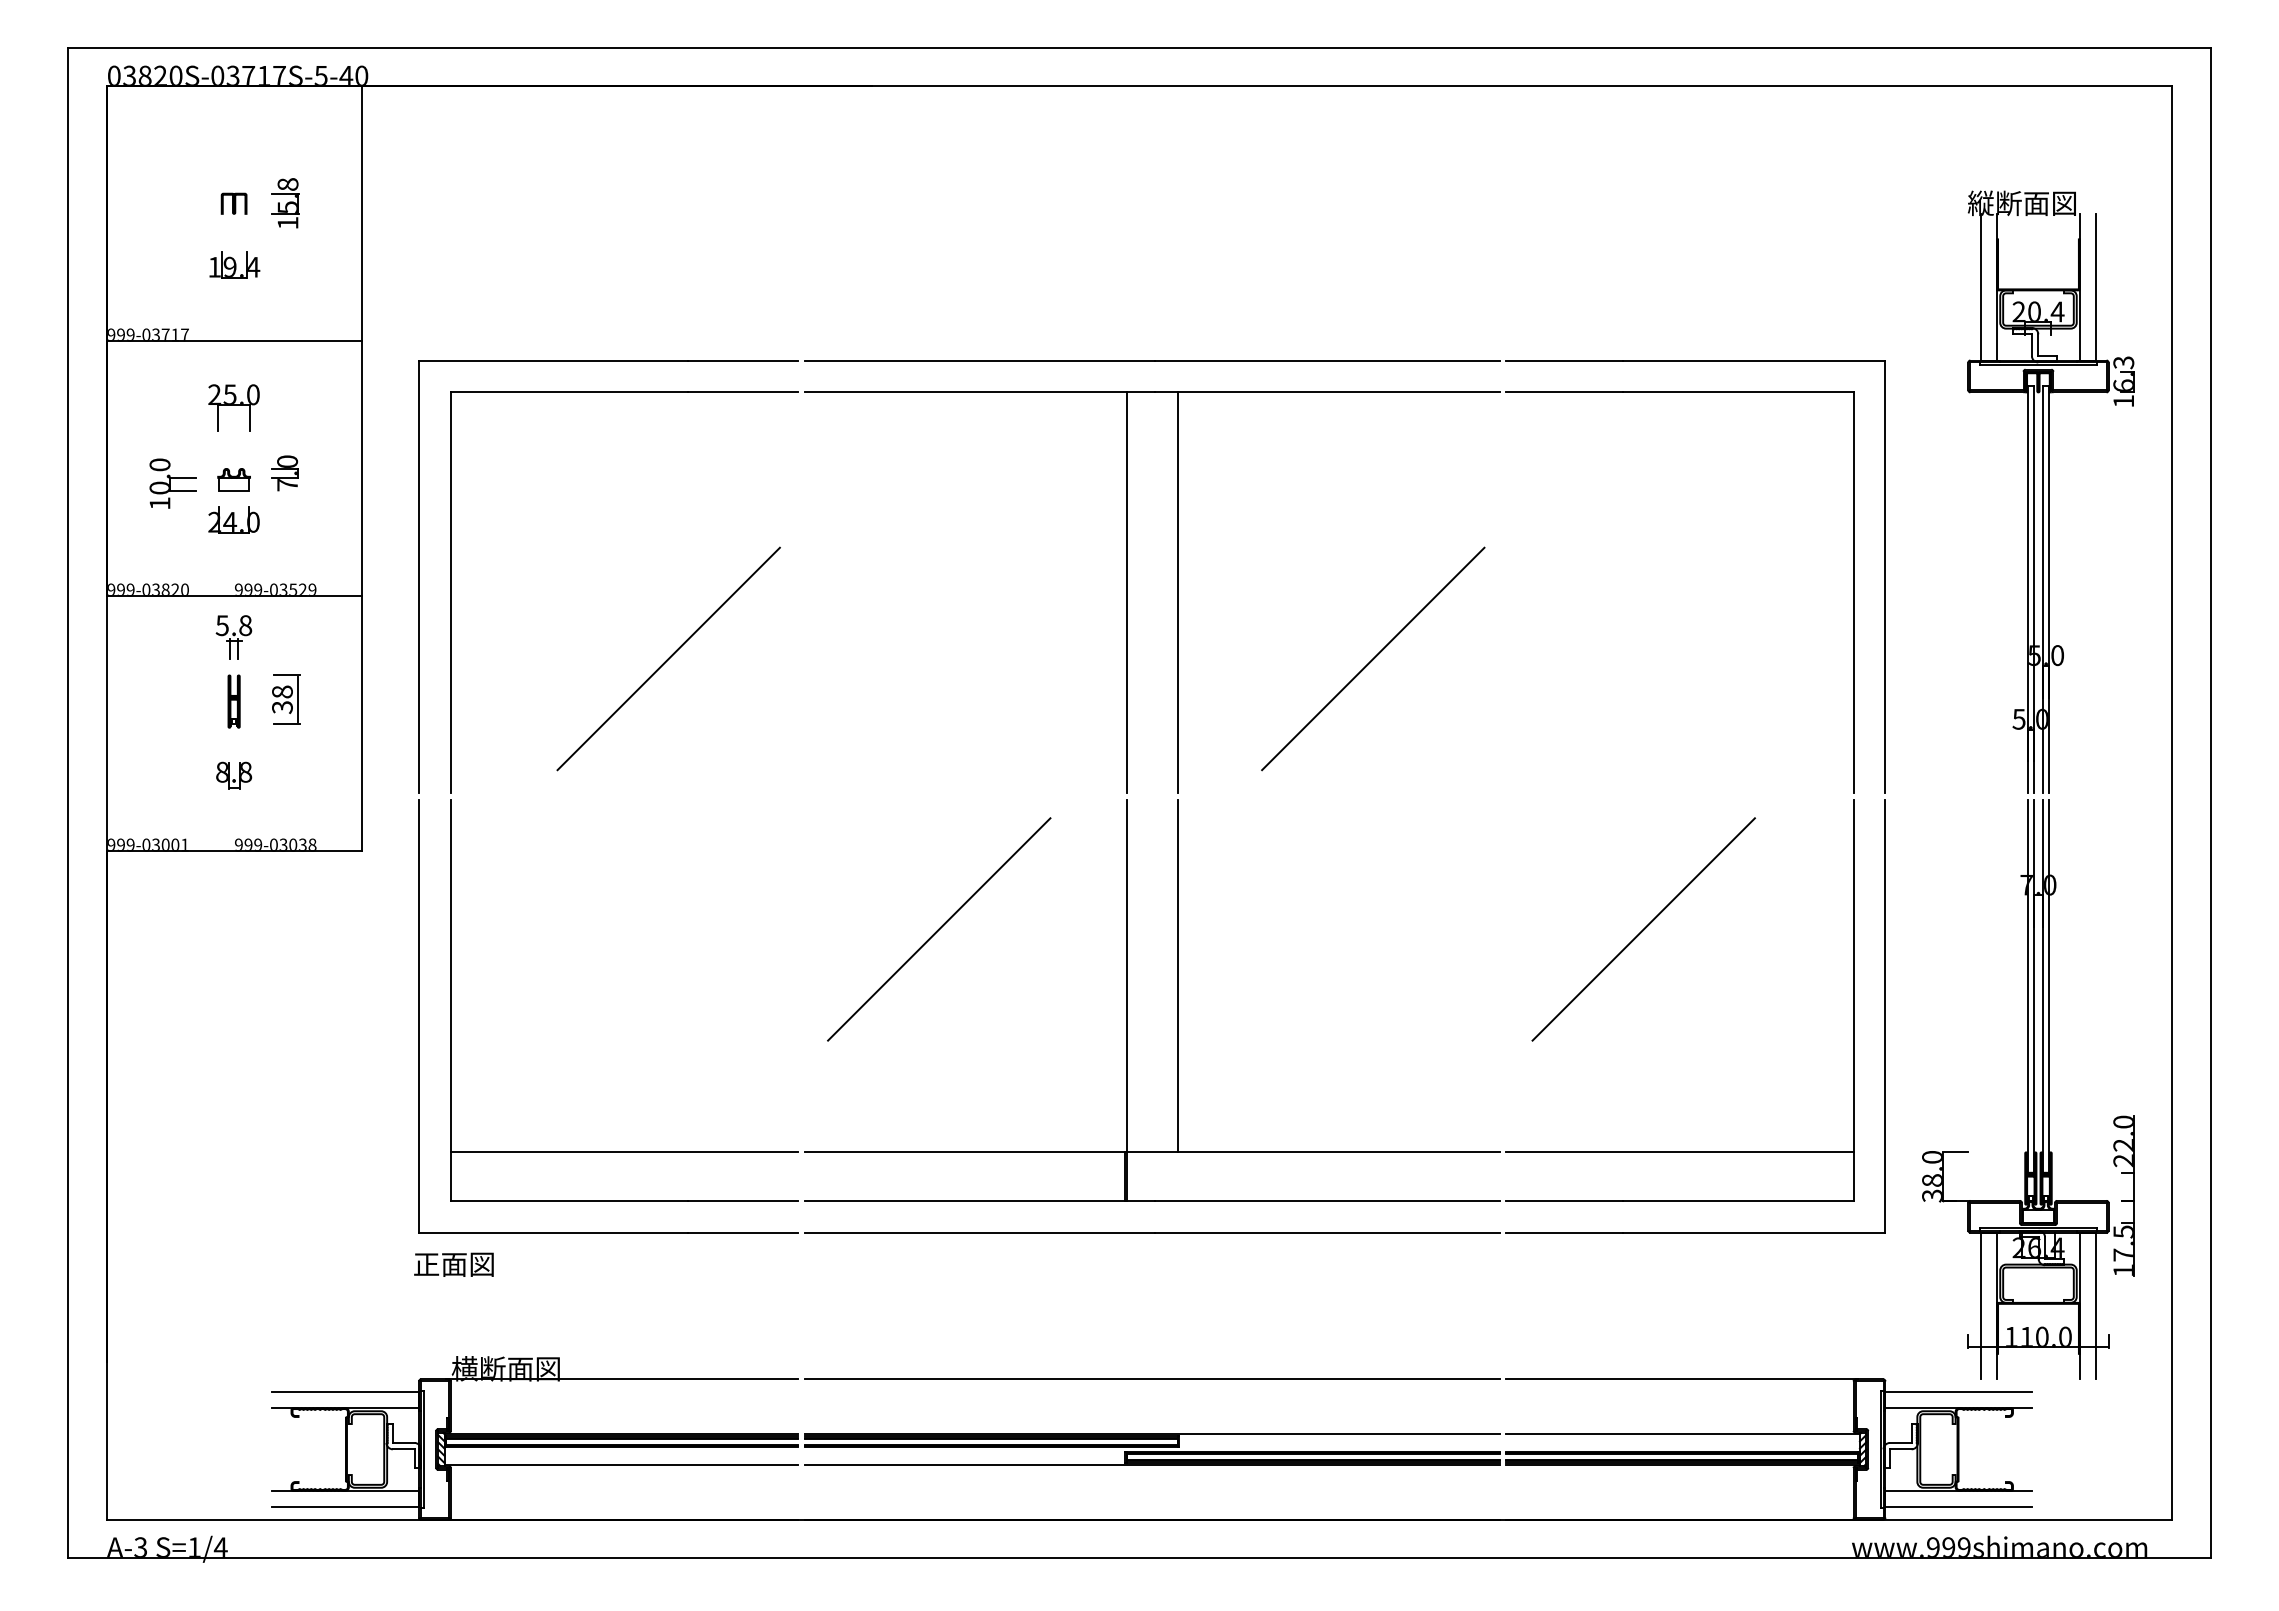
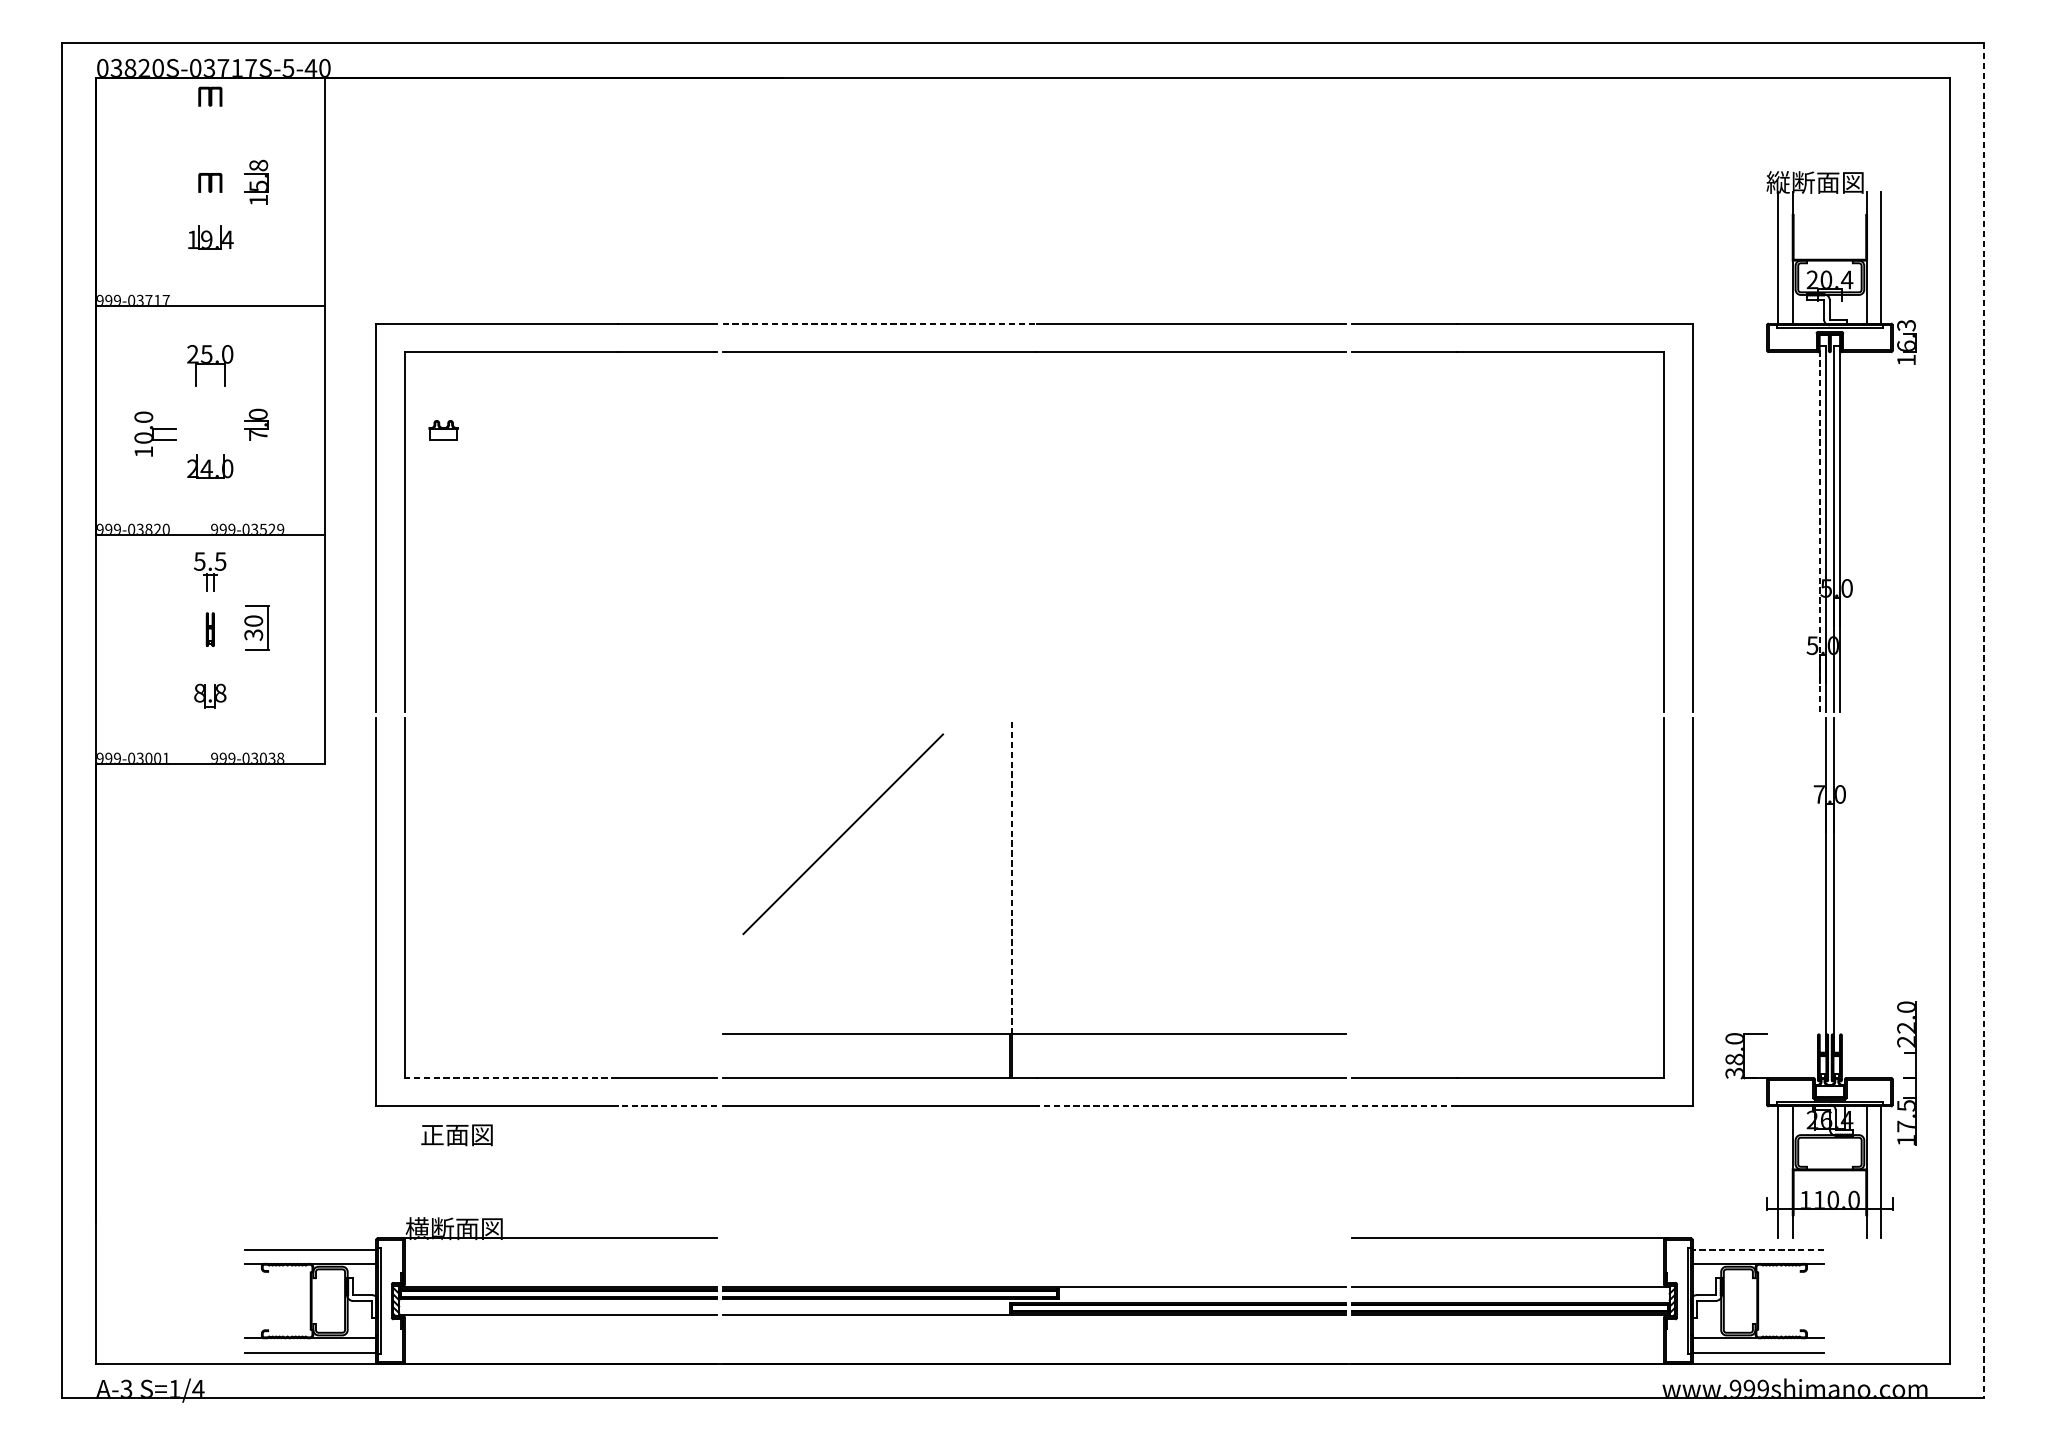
part: (233, 107) -> (209, 96), added
line: (980, 360) -> (880, 323), solid -> dashed
part: (233, 479) -> (443, 430), moved
line: (2027, 589) -> (1820, 529), solid -> dashed
line: (1126, 592) -> (1011, 531), removed
line: (1177, 592) -> (1057, 531), removed
text: (245, 625) -> (220, 561), 5.8 -> 5.5
line: (668, 658) -> (600, 591), removed
line: (1373, 658) -> (1233, 591), removed
text: (282, 691) -> (253, 620), 38 -> 30
part: (233, 701) -> (209, 629), size x0.7
line: (2210, 803) -> (1984, 721), solid -> dashed
line: (1643, 929) -> (1475, 834), removed
line: (1126, 975) -> (1011, 875), solid -> dashed
line: (1177, 975) -> (1057, 875), removed
line: (2027, 985) -> (1820, 884), removed
line: (2049, 985) -> (1839, 884), removed
line: (624, 1152) -> (560, 1034), removed
line: (1679, 1152) -> (1507, 1034), removed
line: (568, 1200) -> (510, 1077), solid -> dashed
line: (742, 1232) -> (666, 1106), solid -> dashed
line: (1327, 1232) -> (1191, 1106), solid -> dashed
line: (1564, 1232) -> (1404, 1106), solid -> dashed
text: (453, 1264) -> (456, 1134), moved
line: (1151, 1379) -> (1033, 1238), removed
line: (1958, 1392) -> (1758, 1249), solid -> dashed

